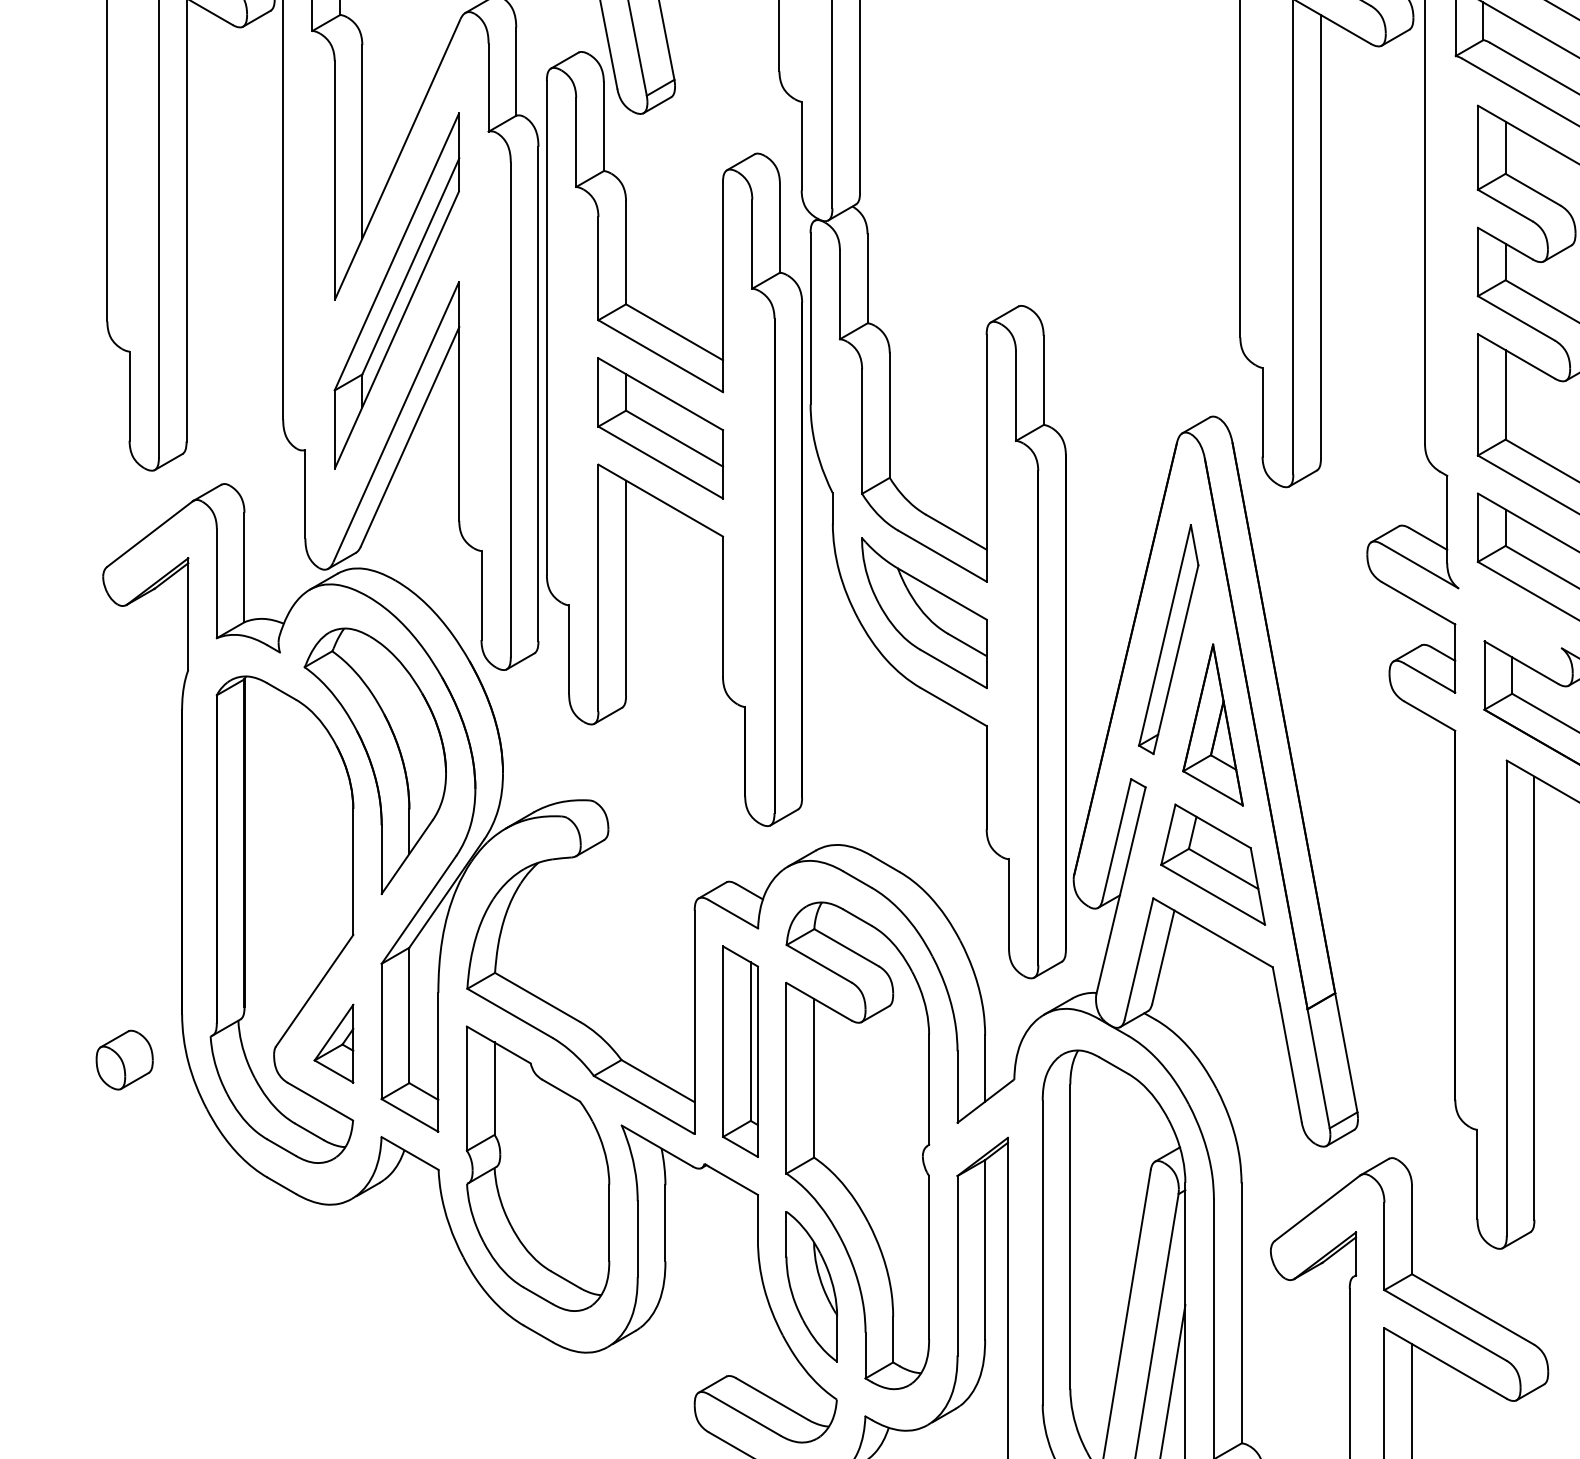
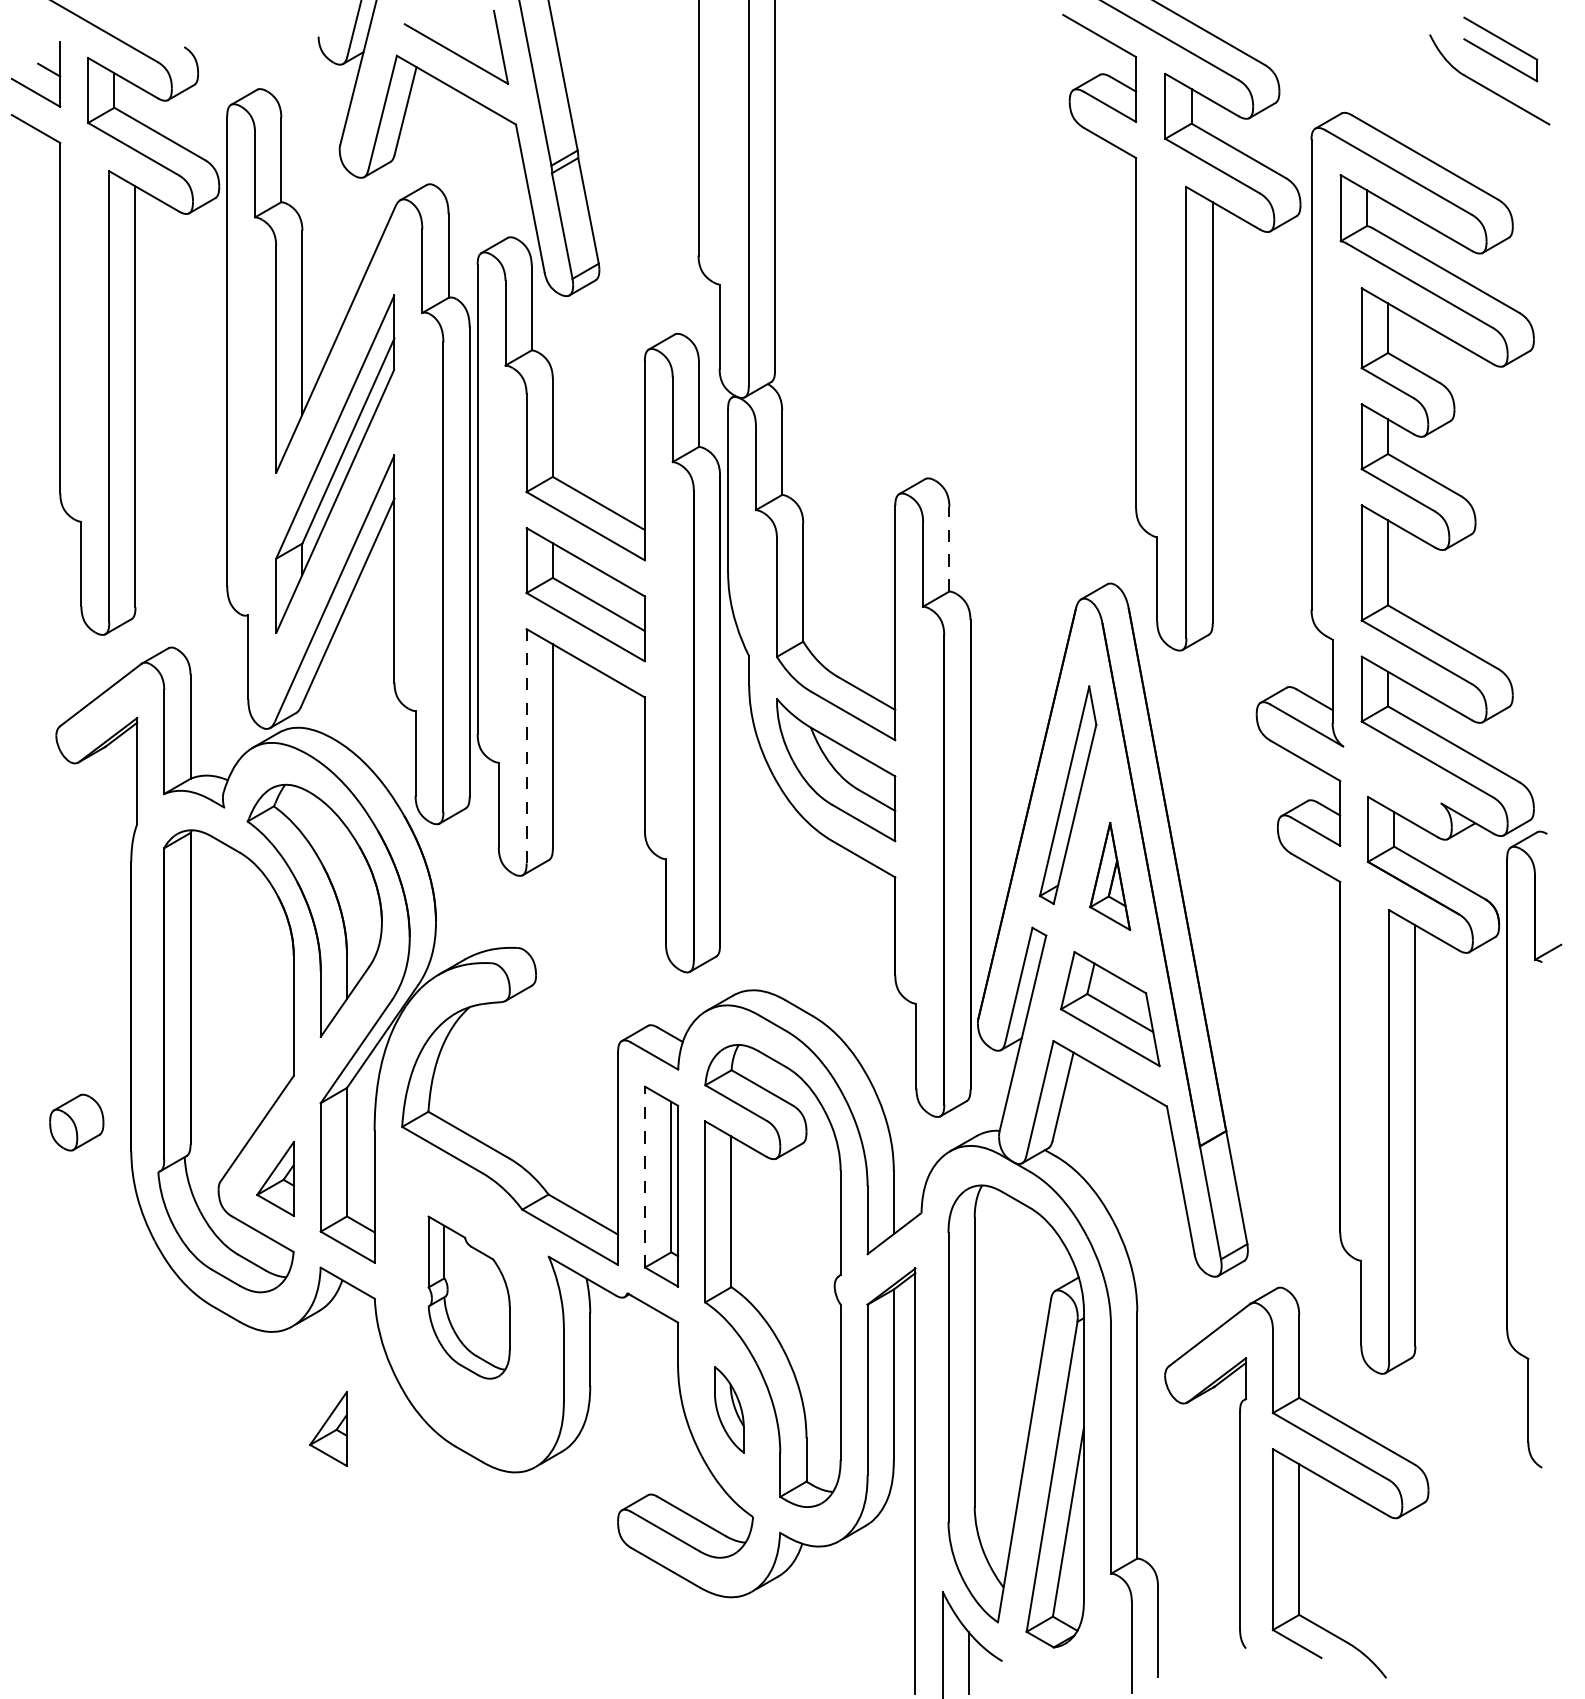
line: (1043, 379) -> (949, 548), solid -> dashed
line: (598, 587) -> (526, 745), solid -> dashed
part: (1212, 725) -> (1109, 876), size x0.7
line: (723, 1041) -> (645, 1176), solid -> dashed
part: (124, 1060) -> (76, 1122), moved
part: (537, 1168) -> (468, 1297), size x0.6
part: (812, 1286) -> (729, 1409), size x0.6
part: (389, 1306) -> (328, 1428), added

